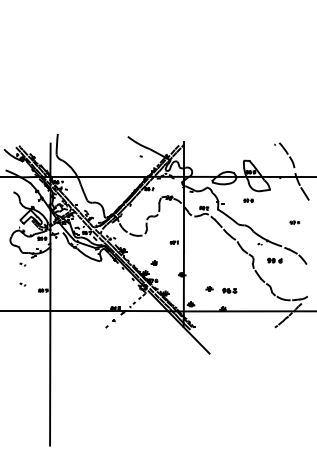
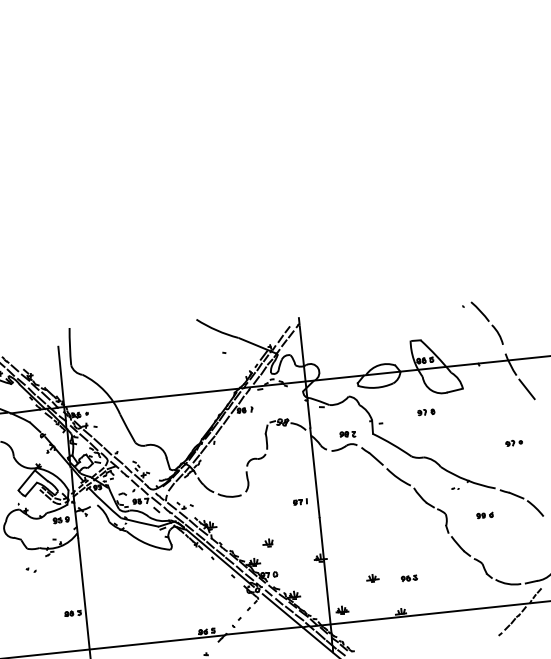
part: (274, 260) -> (484, 515), size x0.62
part: (22, 284) -> (34, 606), removed
part: (229, 290) -> (409, 577), size x0.62

